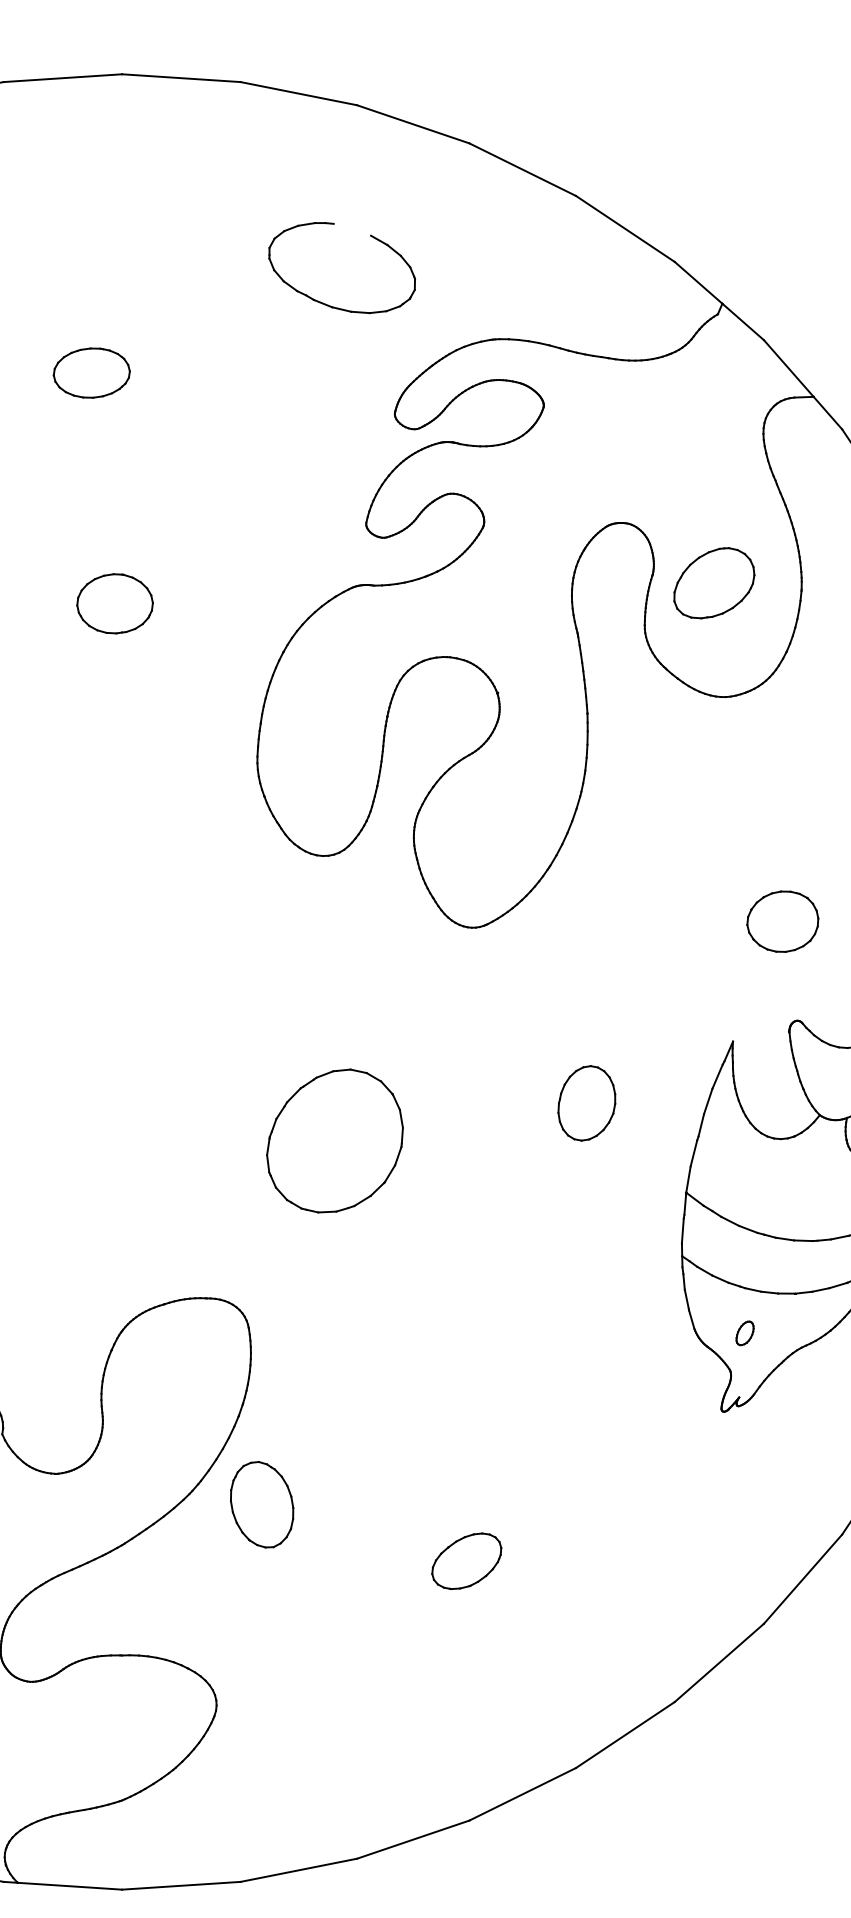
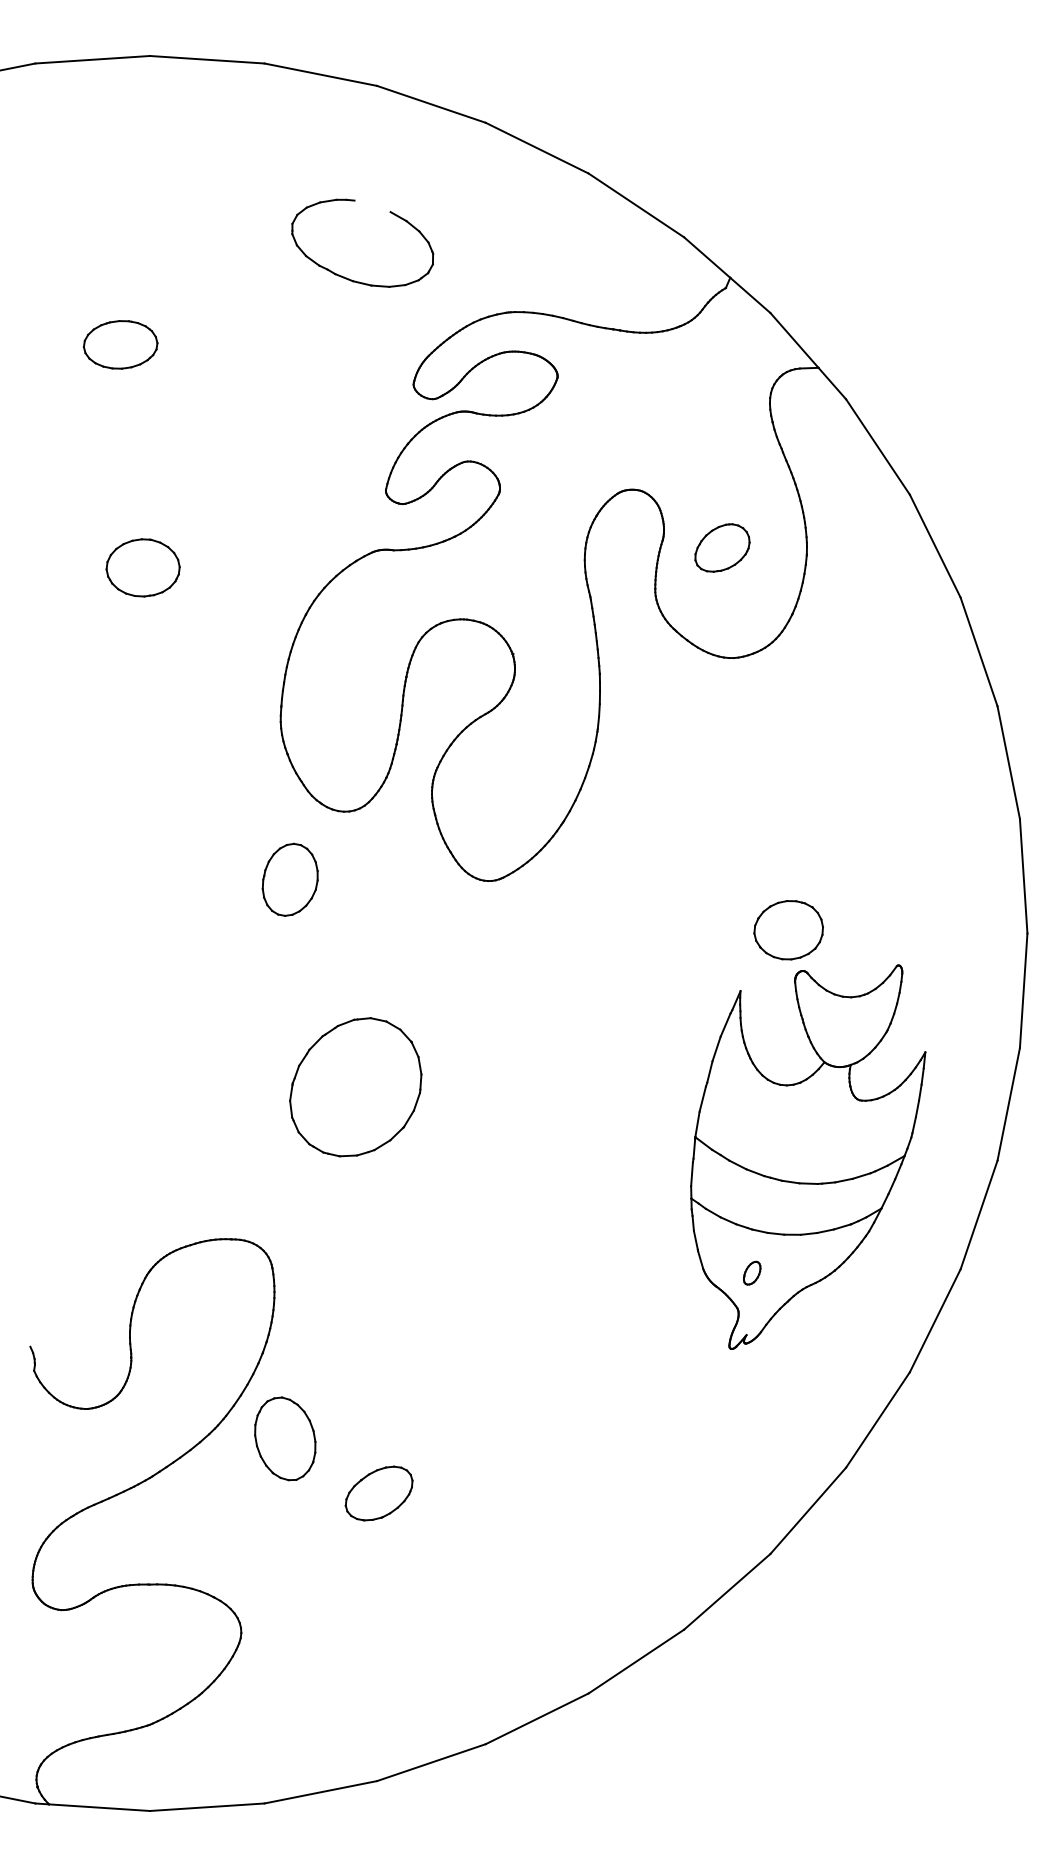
part: (714, 582) -> (722, 547), size x0.7
part: (782, 921) -> (788, 930), moved
part: (586, 1103) -> (289, 879), moved
part: (466, 1561) -> (378, 1493), moved

